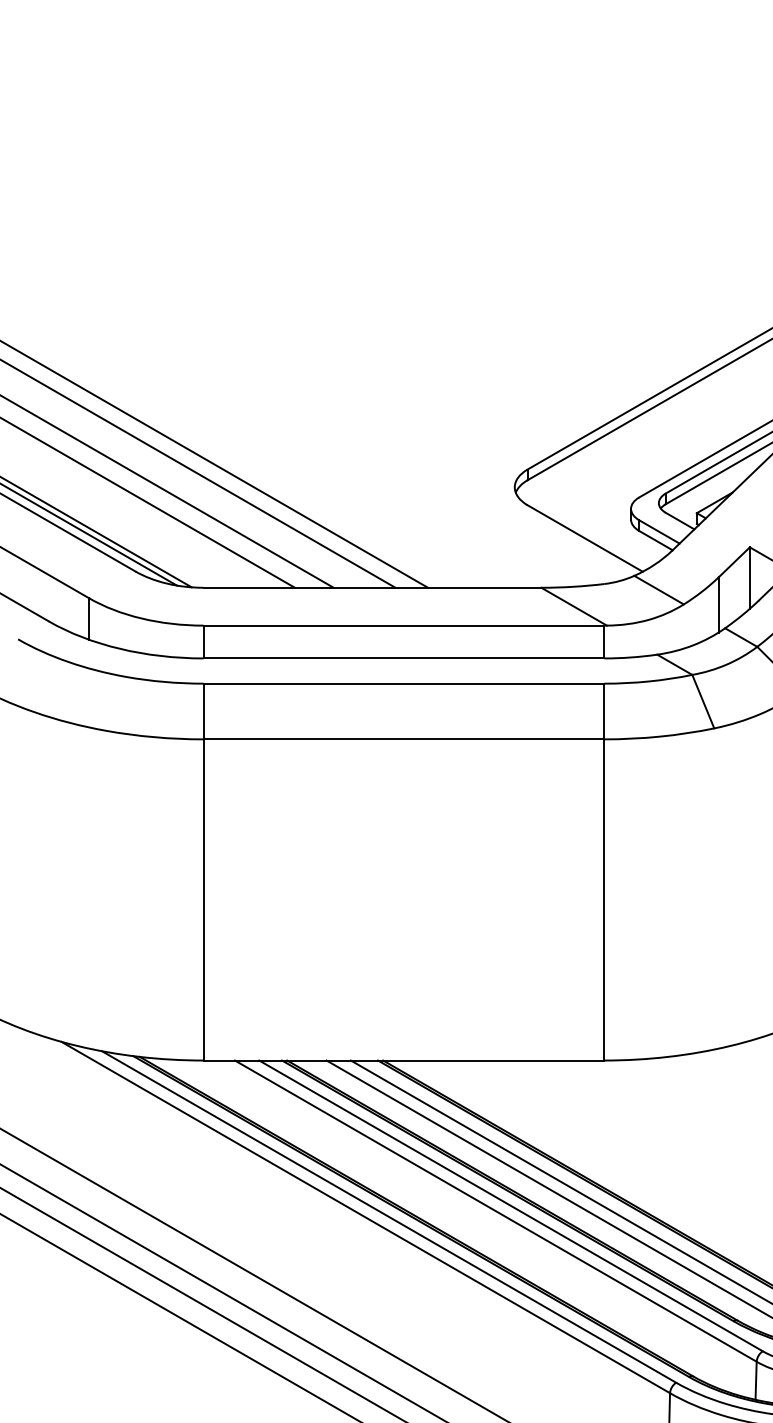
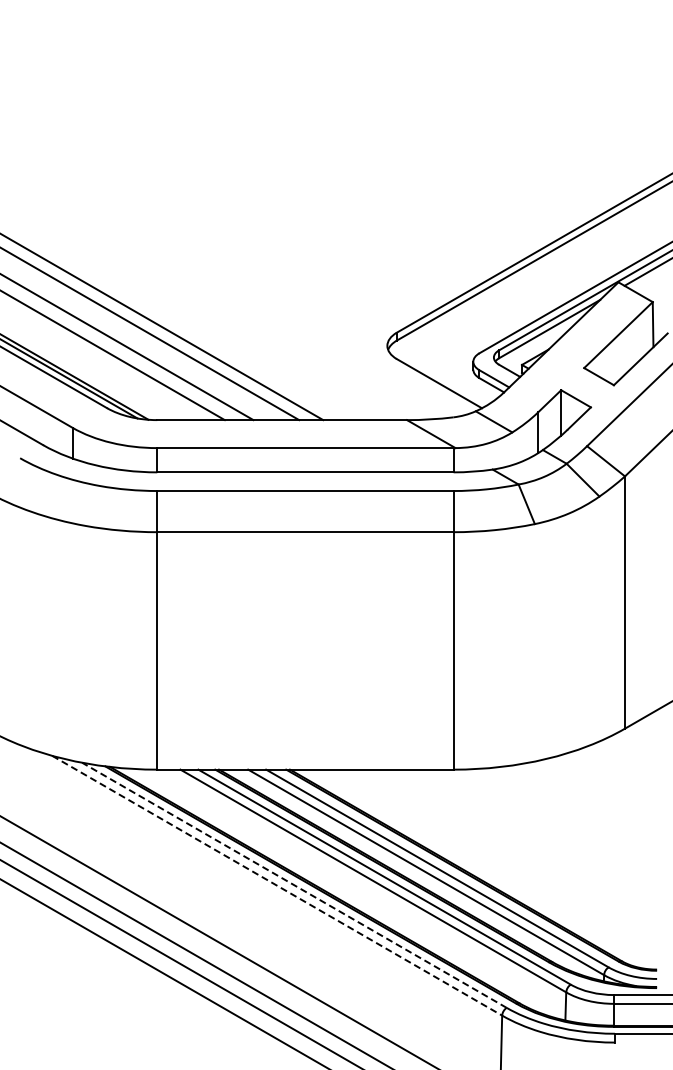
line: (366, 1217) -> (277, 885), solid -> dashed
line: (389, 1217) -> (294, 885), solid -> dashed

